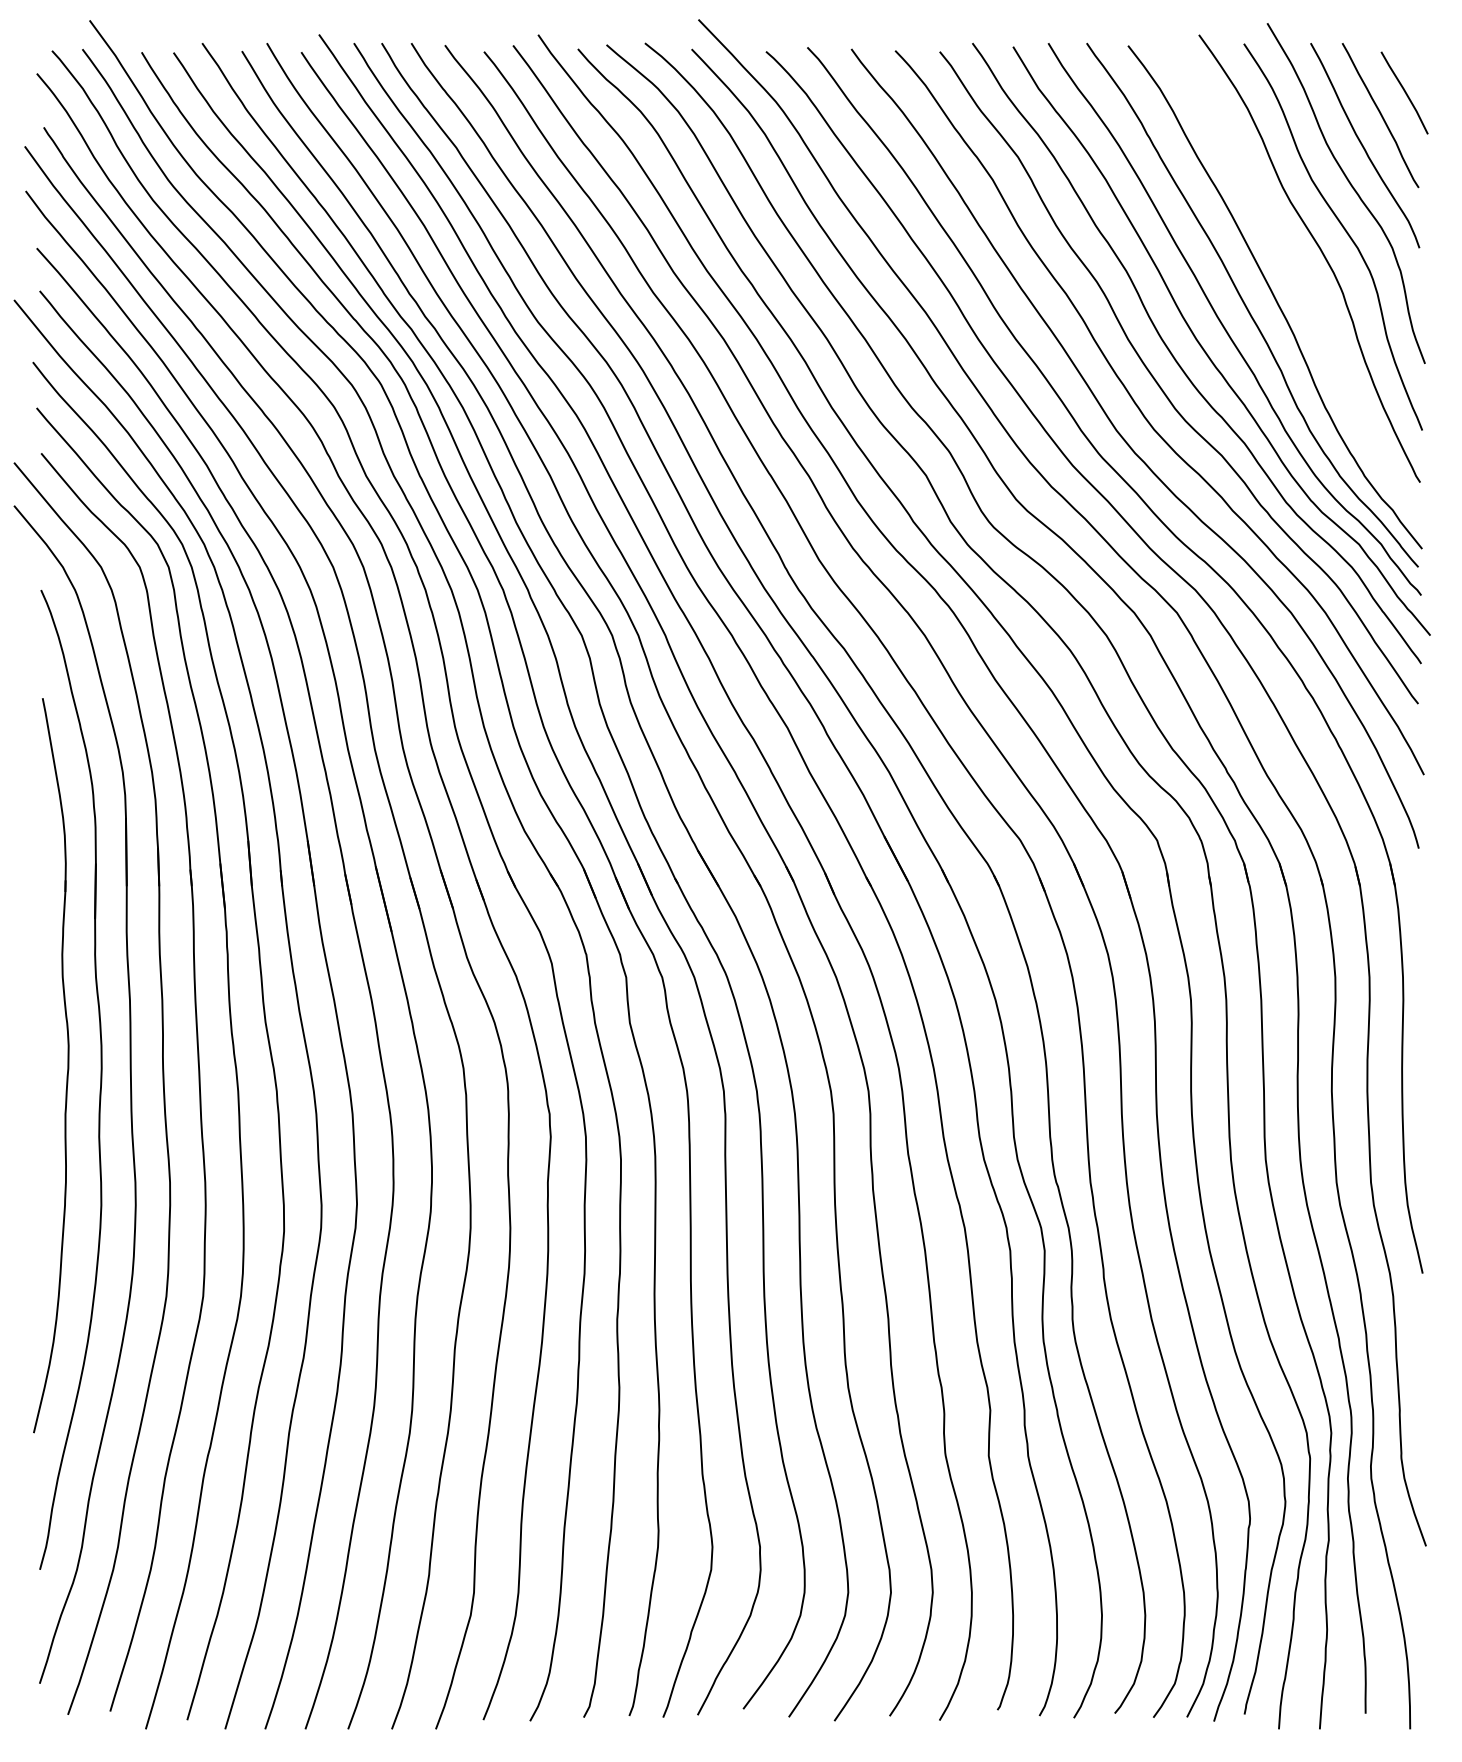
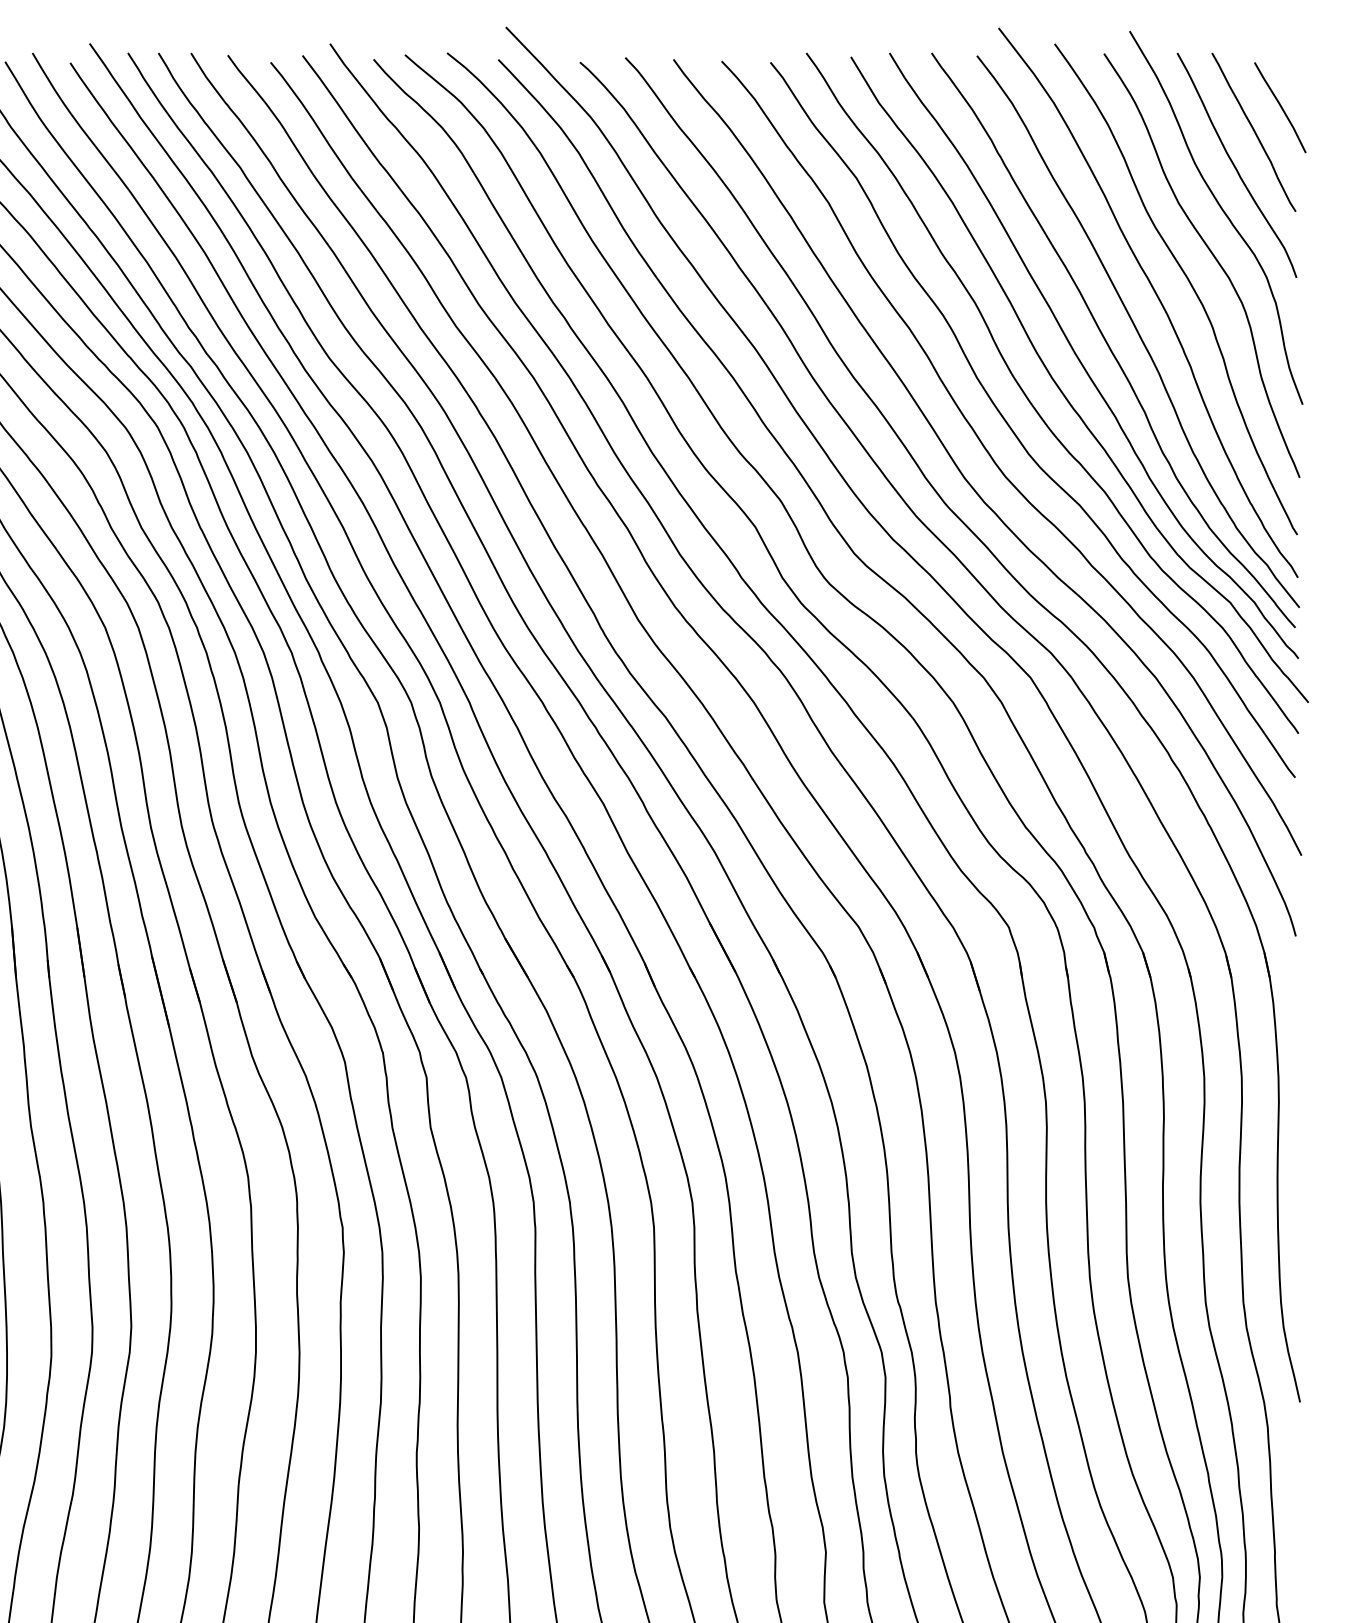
curve: (1292, 266) -> (1157, 297), added

